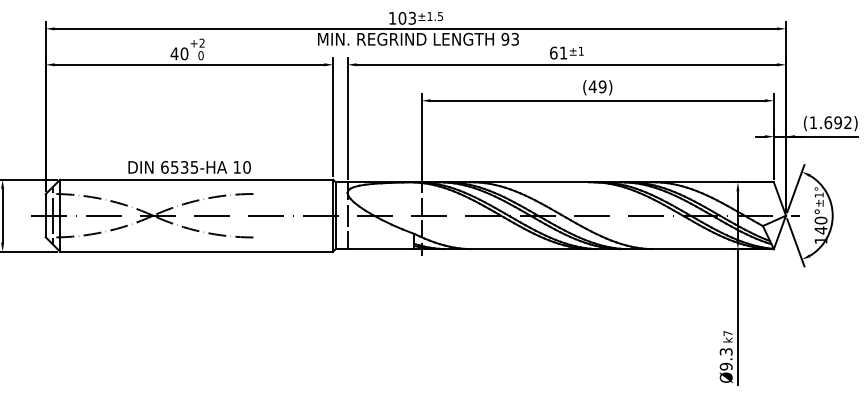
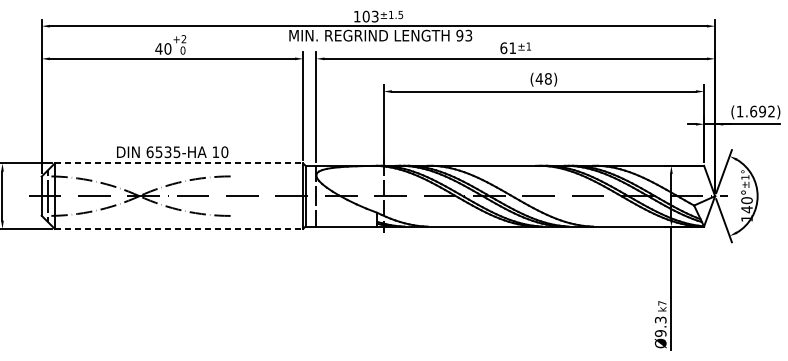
text: (602, 86) -> (548, 78), (49) -> (48)
line: (196, 179) -> (178, 163), solid -> dashed
line: (196, 251) -> (178, 228), solid -> dashed

